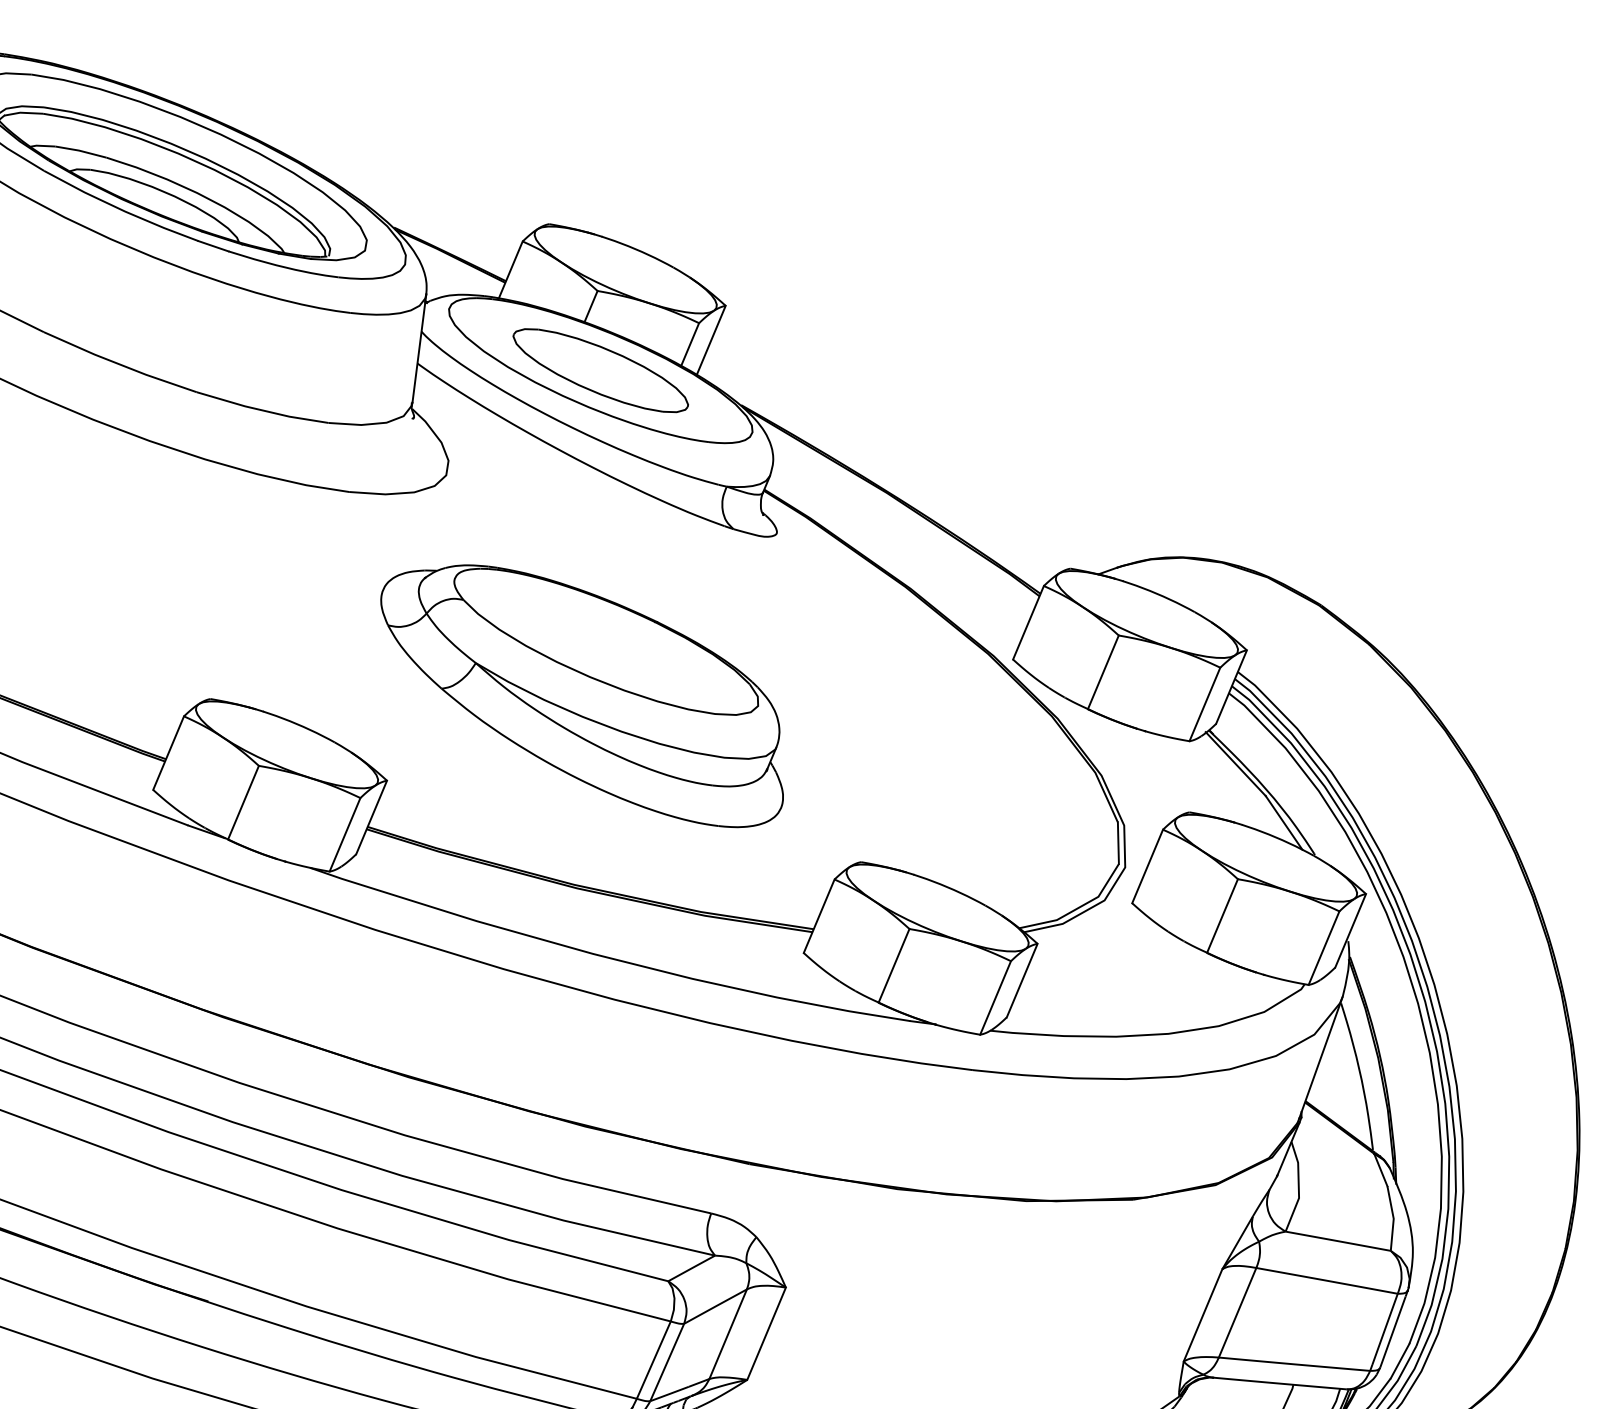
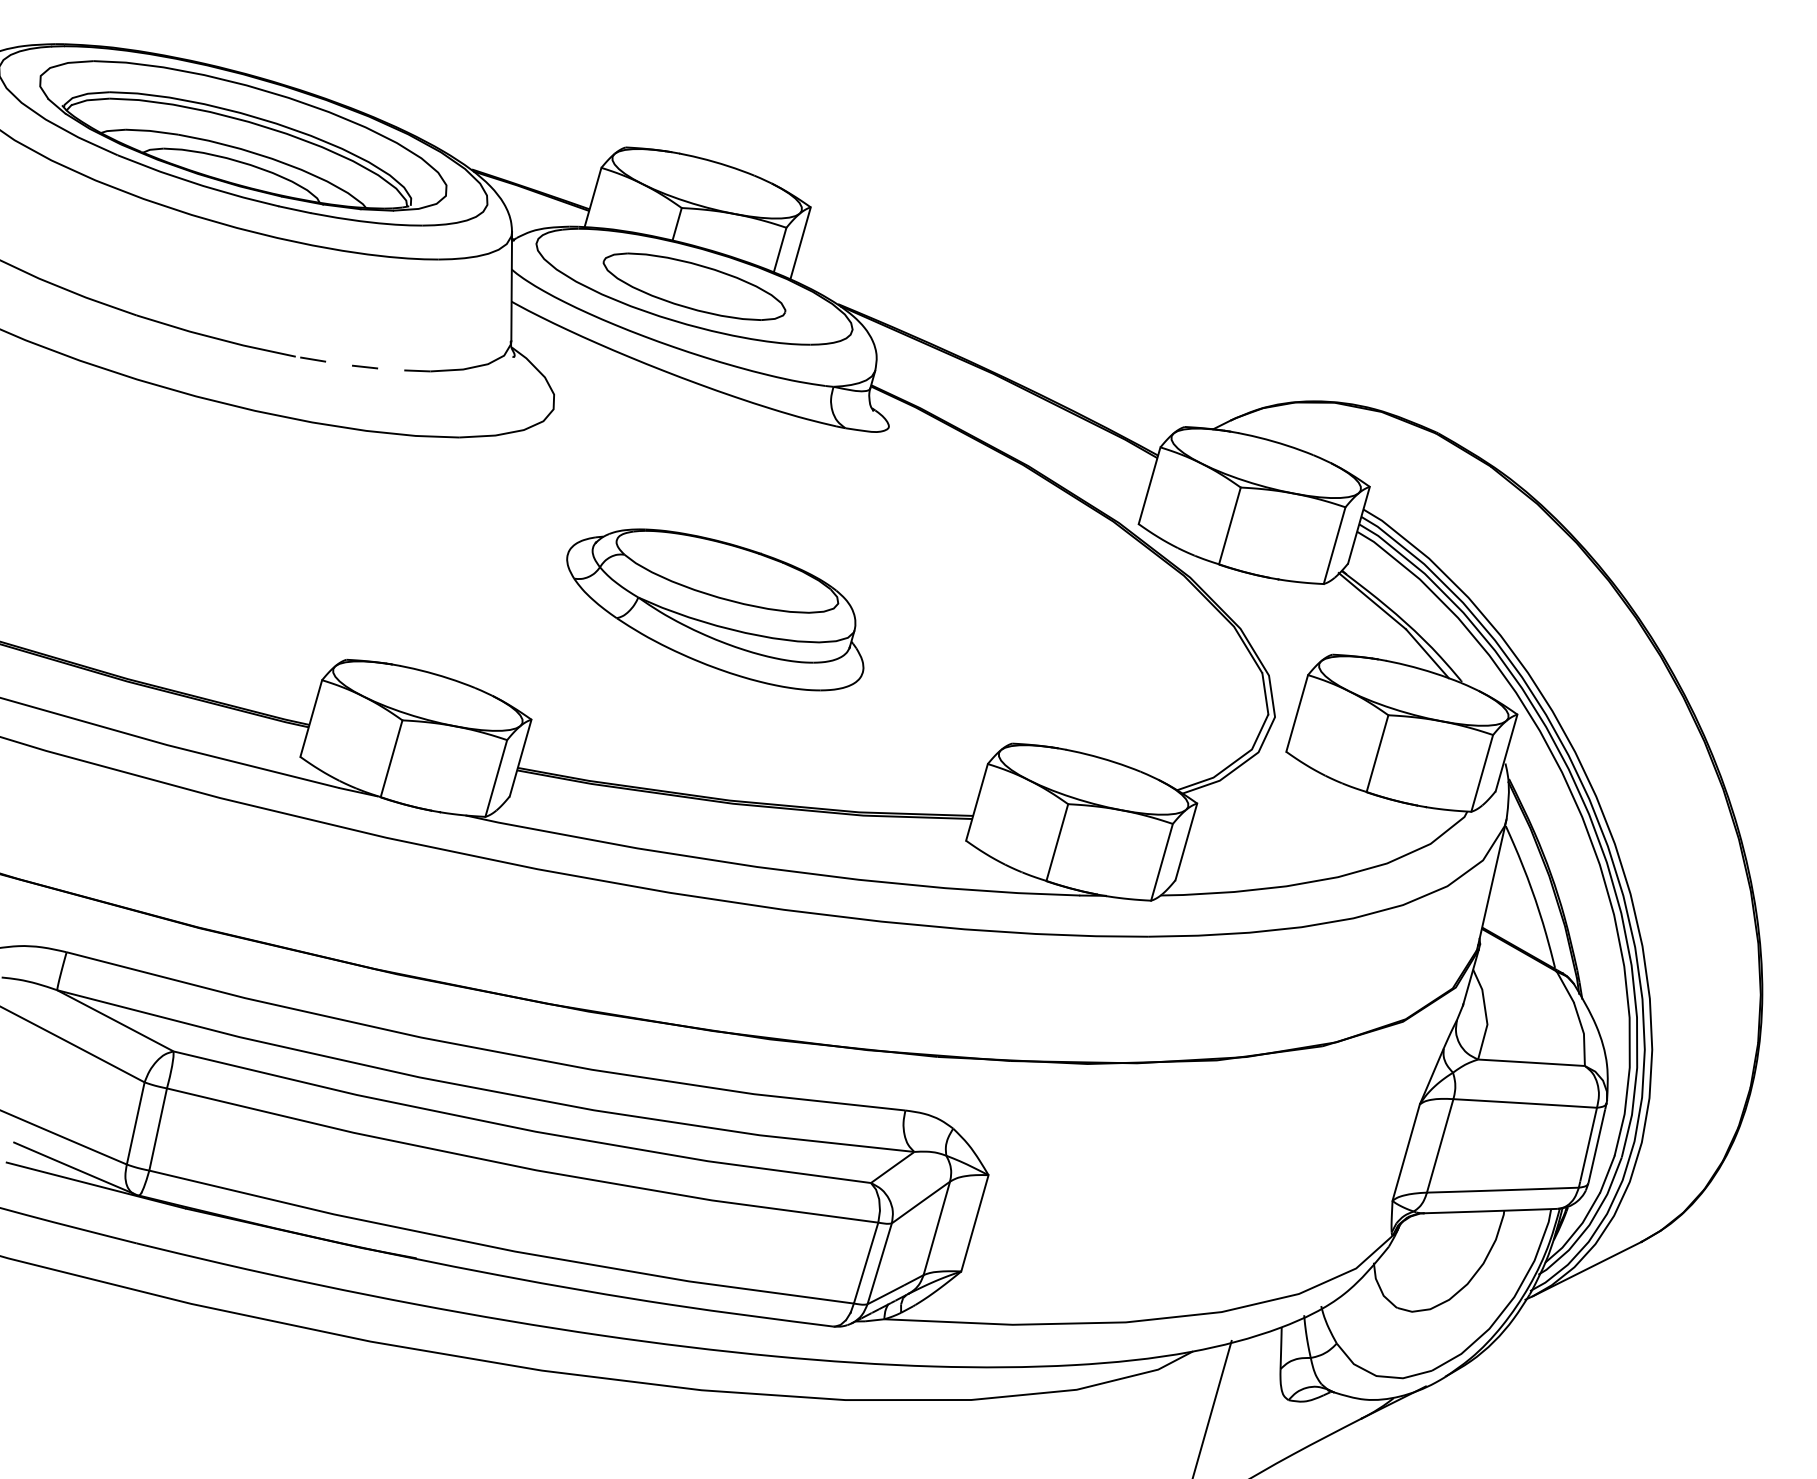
line: (261, 409) -> (362, 366), solid -> dashed
part: (581, 693) -> (714, 609), size x0.7

